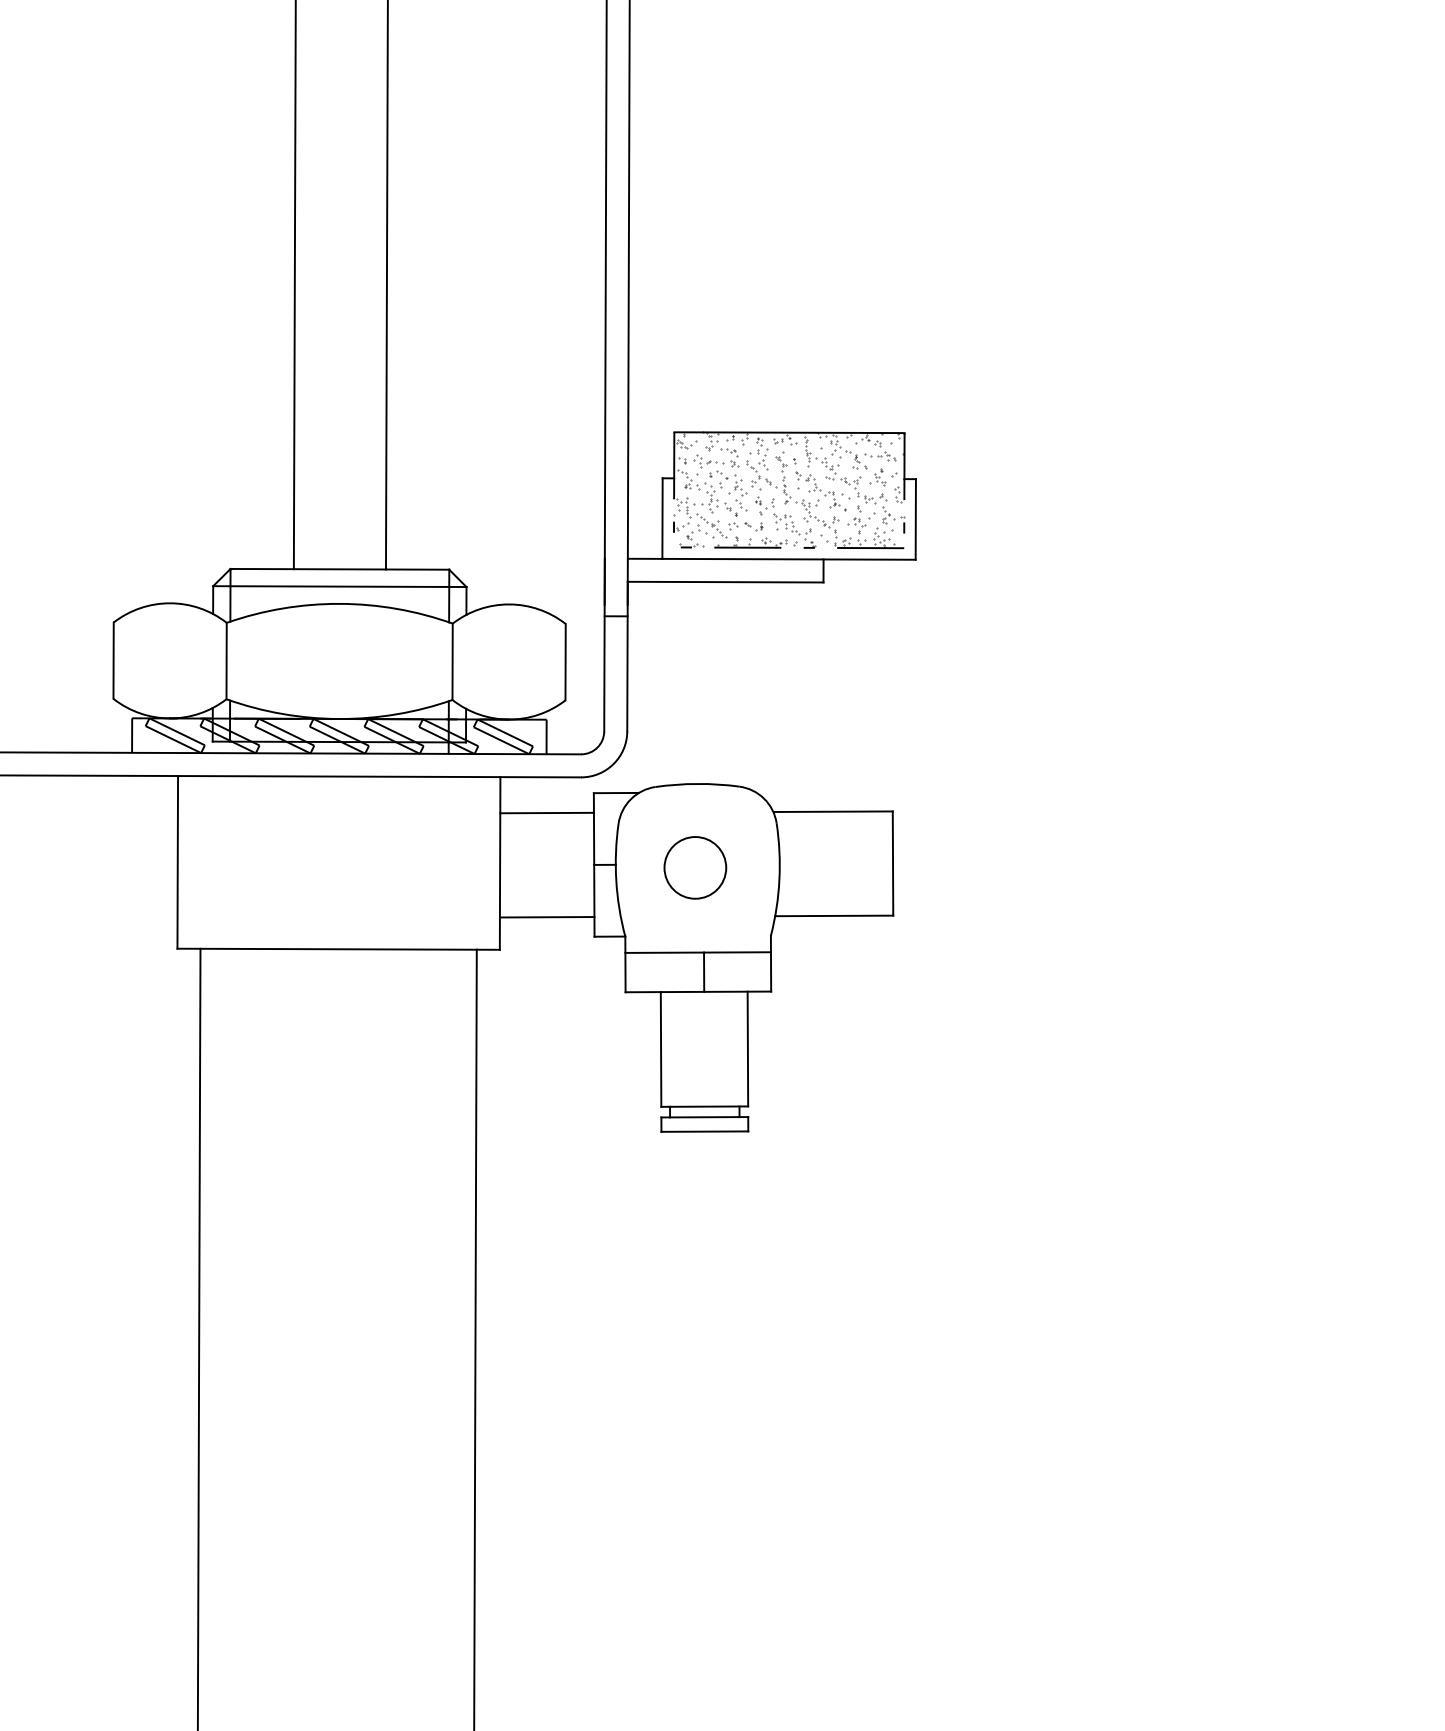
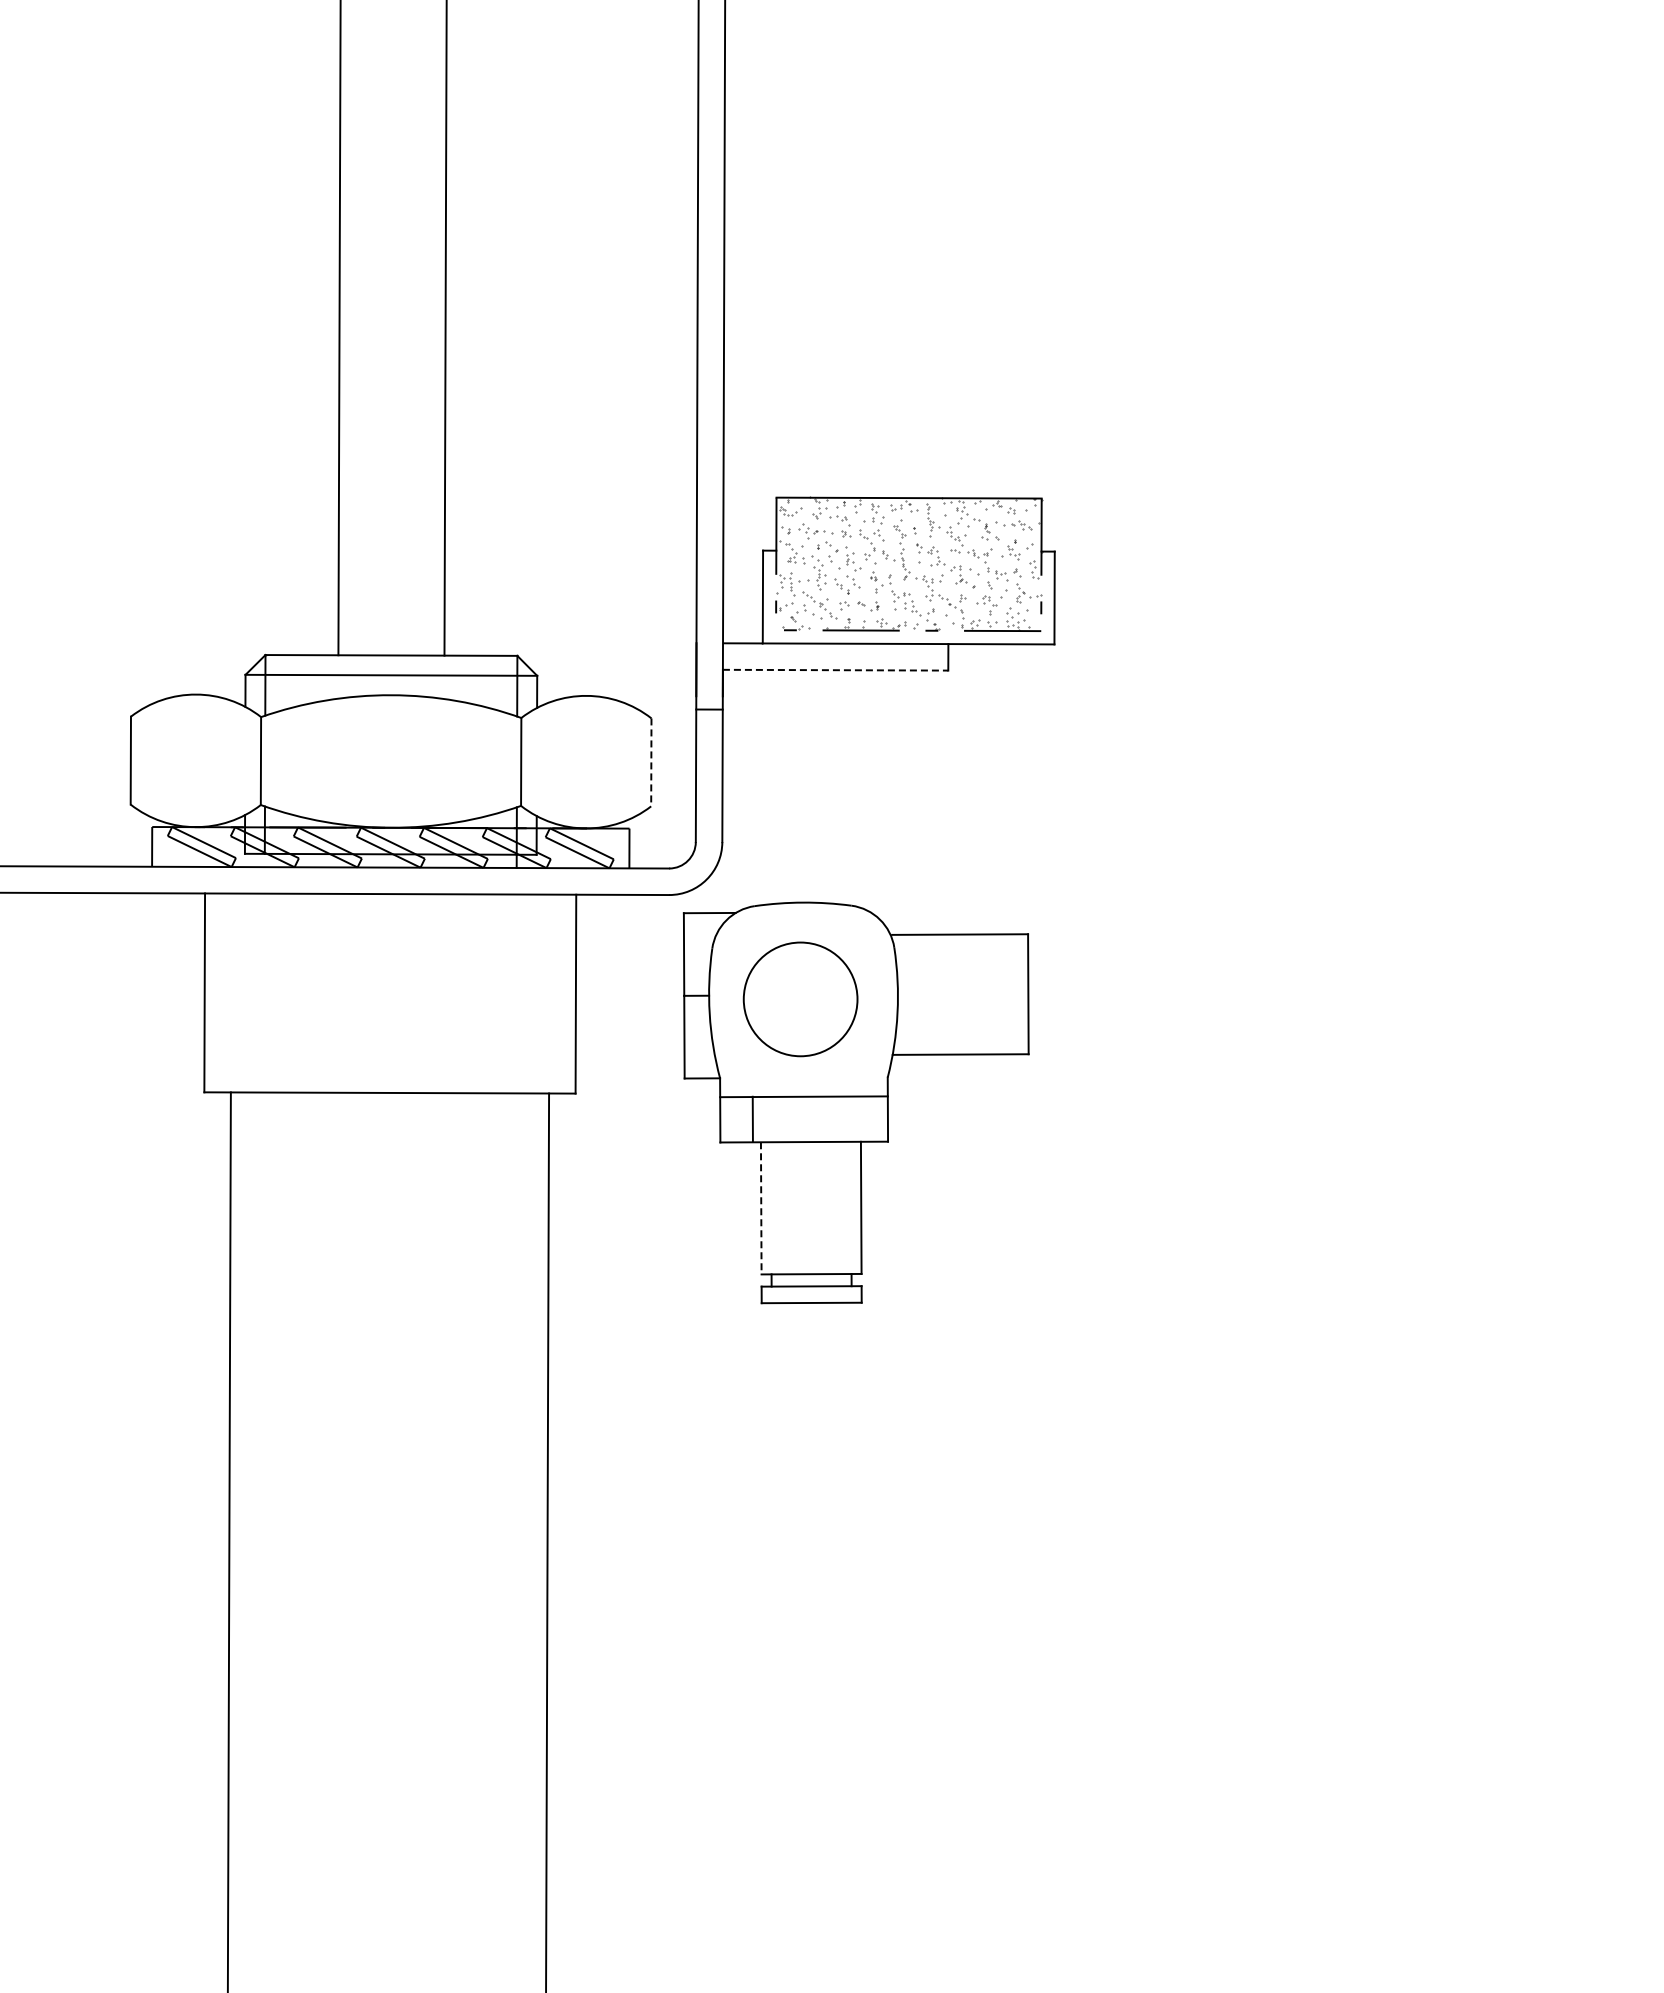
line: (725, 582) -> (835, 670), solid -> dashed
line: (565, 662) -> (651, 762), solid -> dashed
line: (546, 812) -> (629, 935), removed
circle: (695, 867) -> (800, 998), size x1.6
line: (546, 916) -> (629, 1055), removed
line: (703, 972) -> (752, 1119), moved
line: (661, 1049) -> (761, 1208), solid -> dashed

